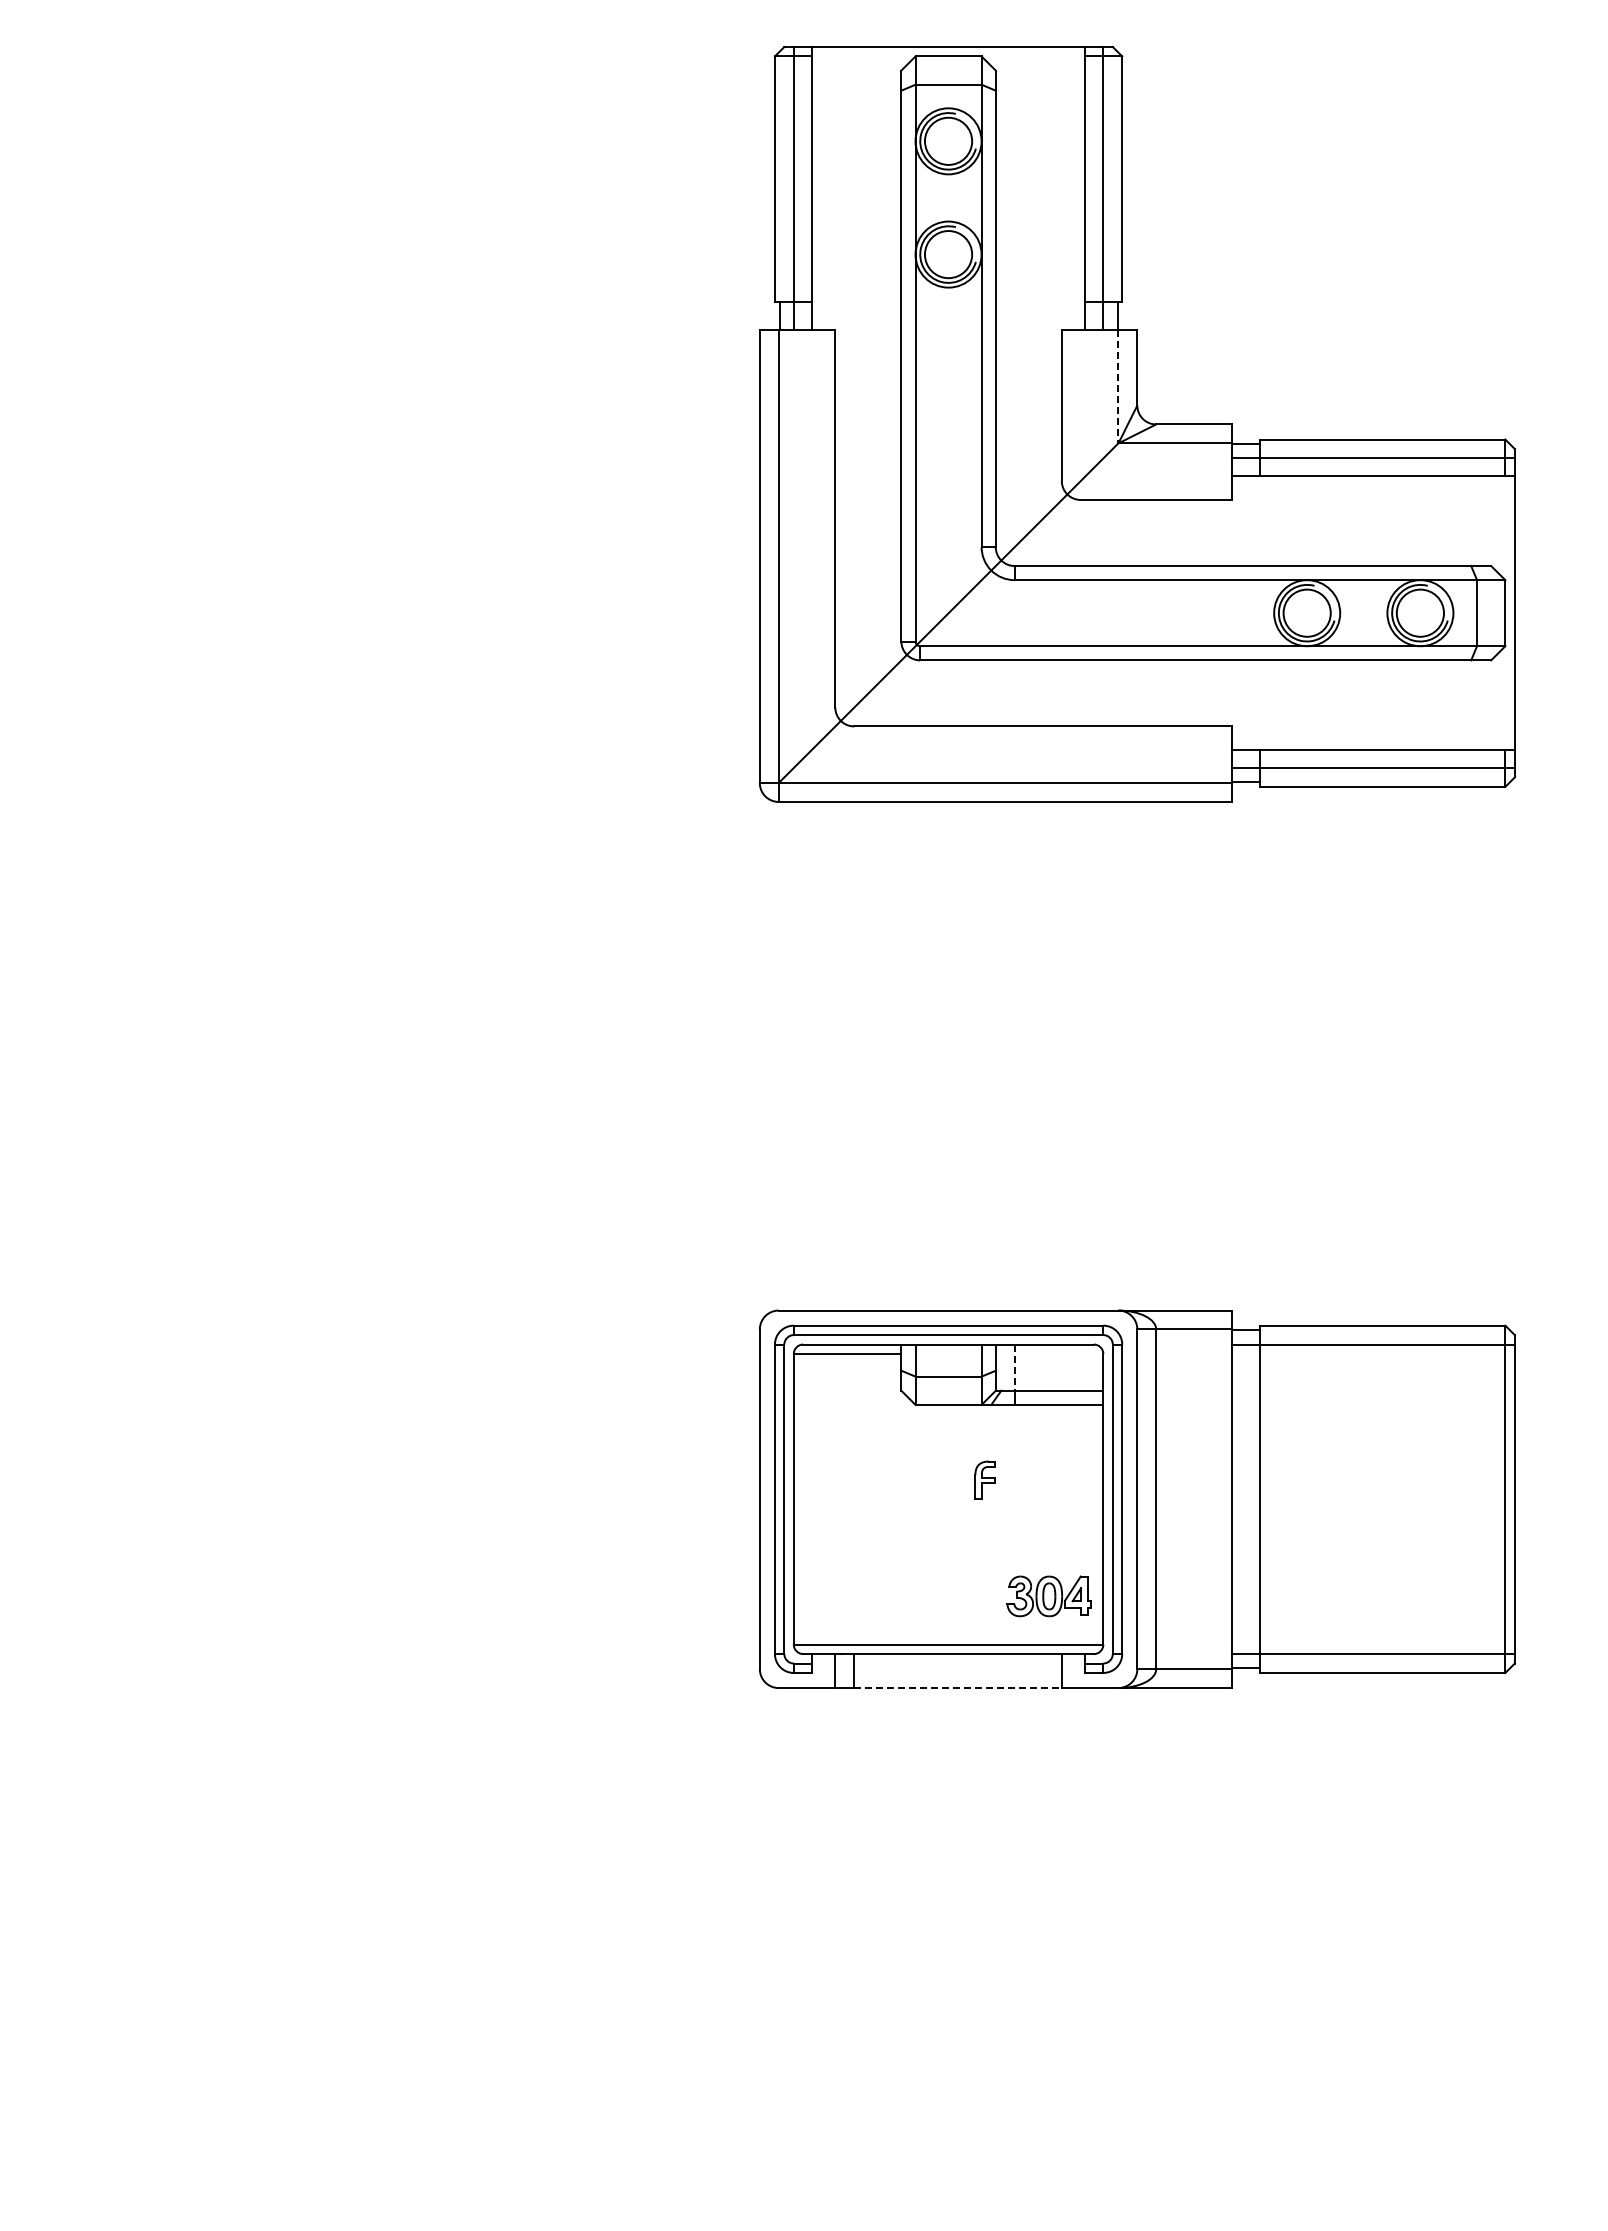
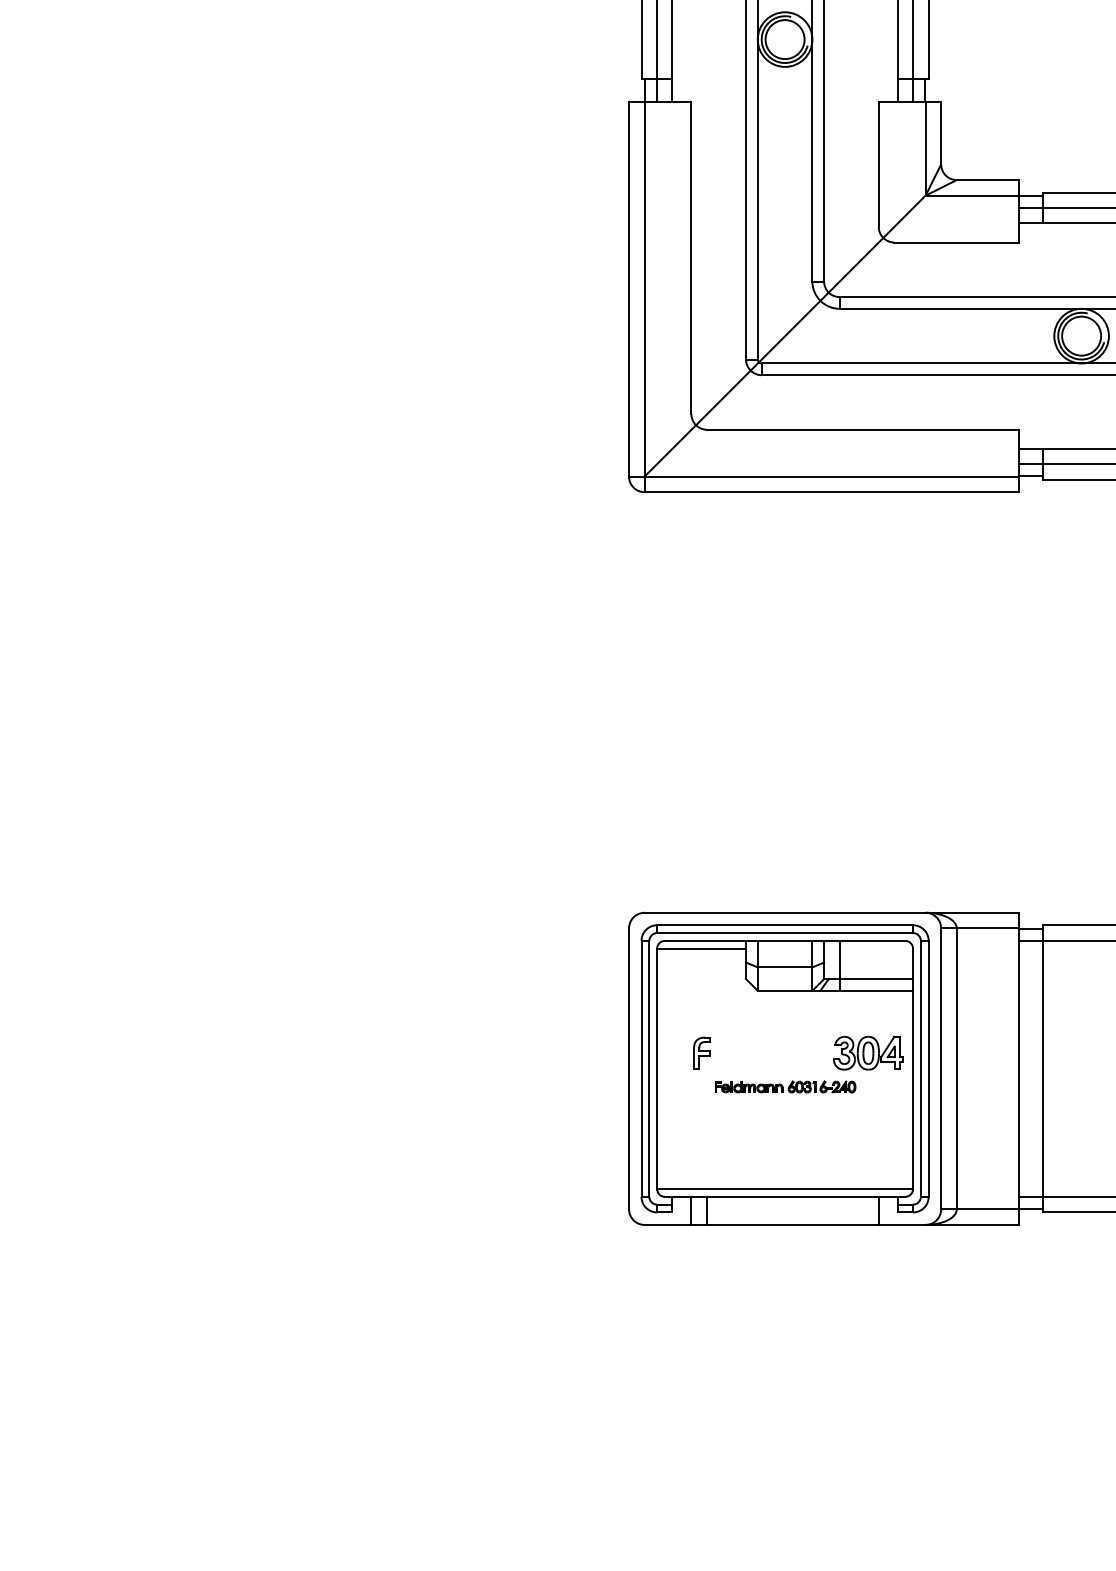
line: (1118, 386) -> (925, 148), dashed -> solid
line: (1014, 1368) -> (839, 960), dashed -> solid
part: (984, 1479) -> (701, 1052), moved
part: (948, 1520) -> (785, 1086), added
part: (1048, 1596) -> (867, 1053), moved
line: (958, 1688) -> (793, 1225), dashed -> solid

